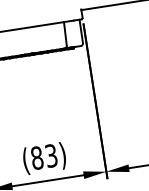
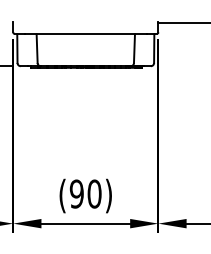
text: (44, 156) -> (85, 193), (83) -> (90)

